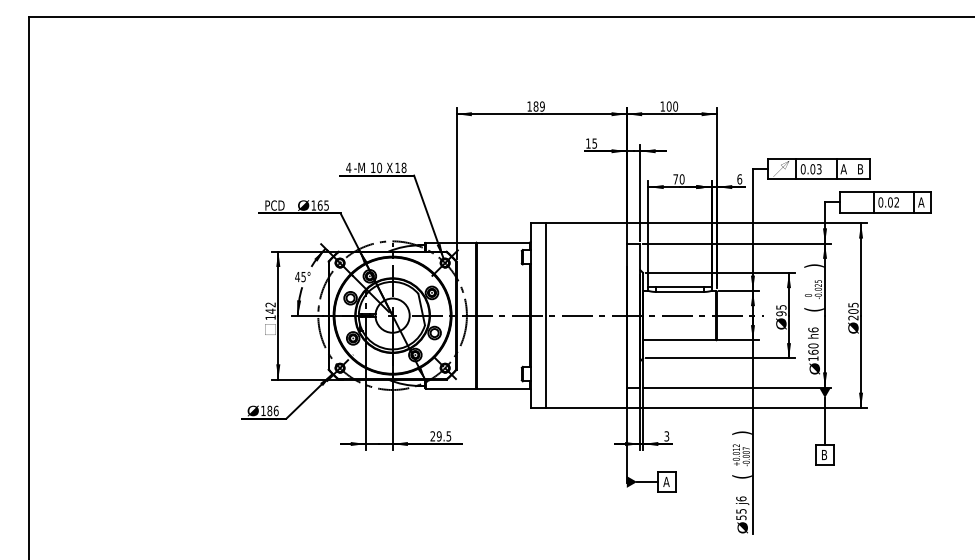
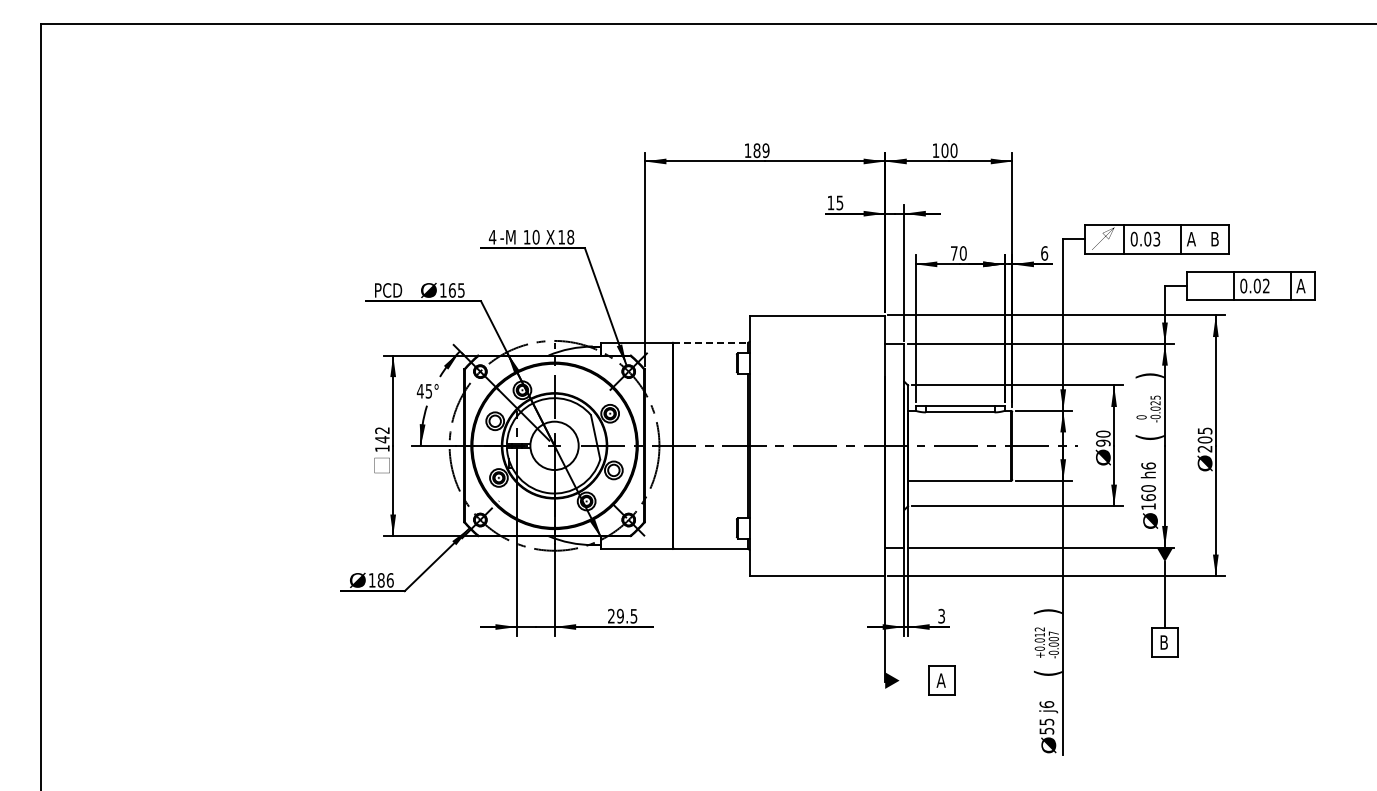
line: (503, 242) -> (711, 342), solid -> dashed
text: (781, 306) -> (1103, 433), 95 -> 90
line: (546, 315) -> (771, 445), removed
line: (647, 481) -> (914, 680), removed

